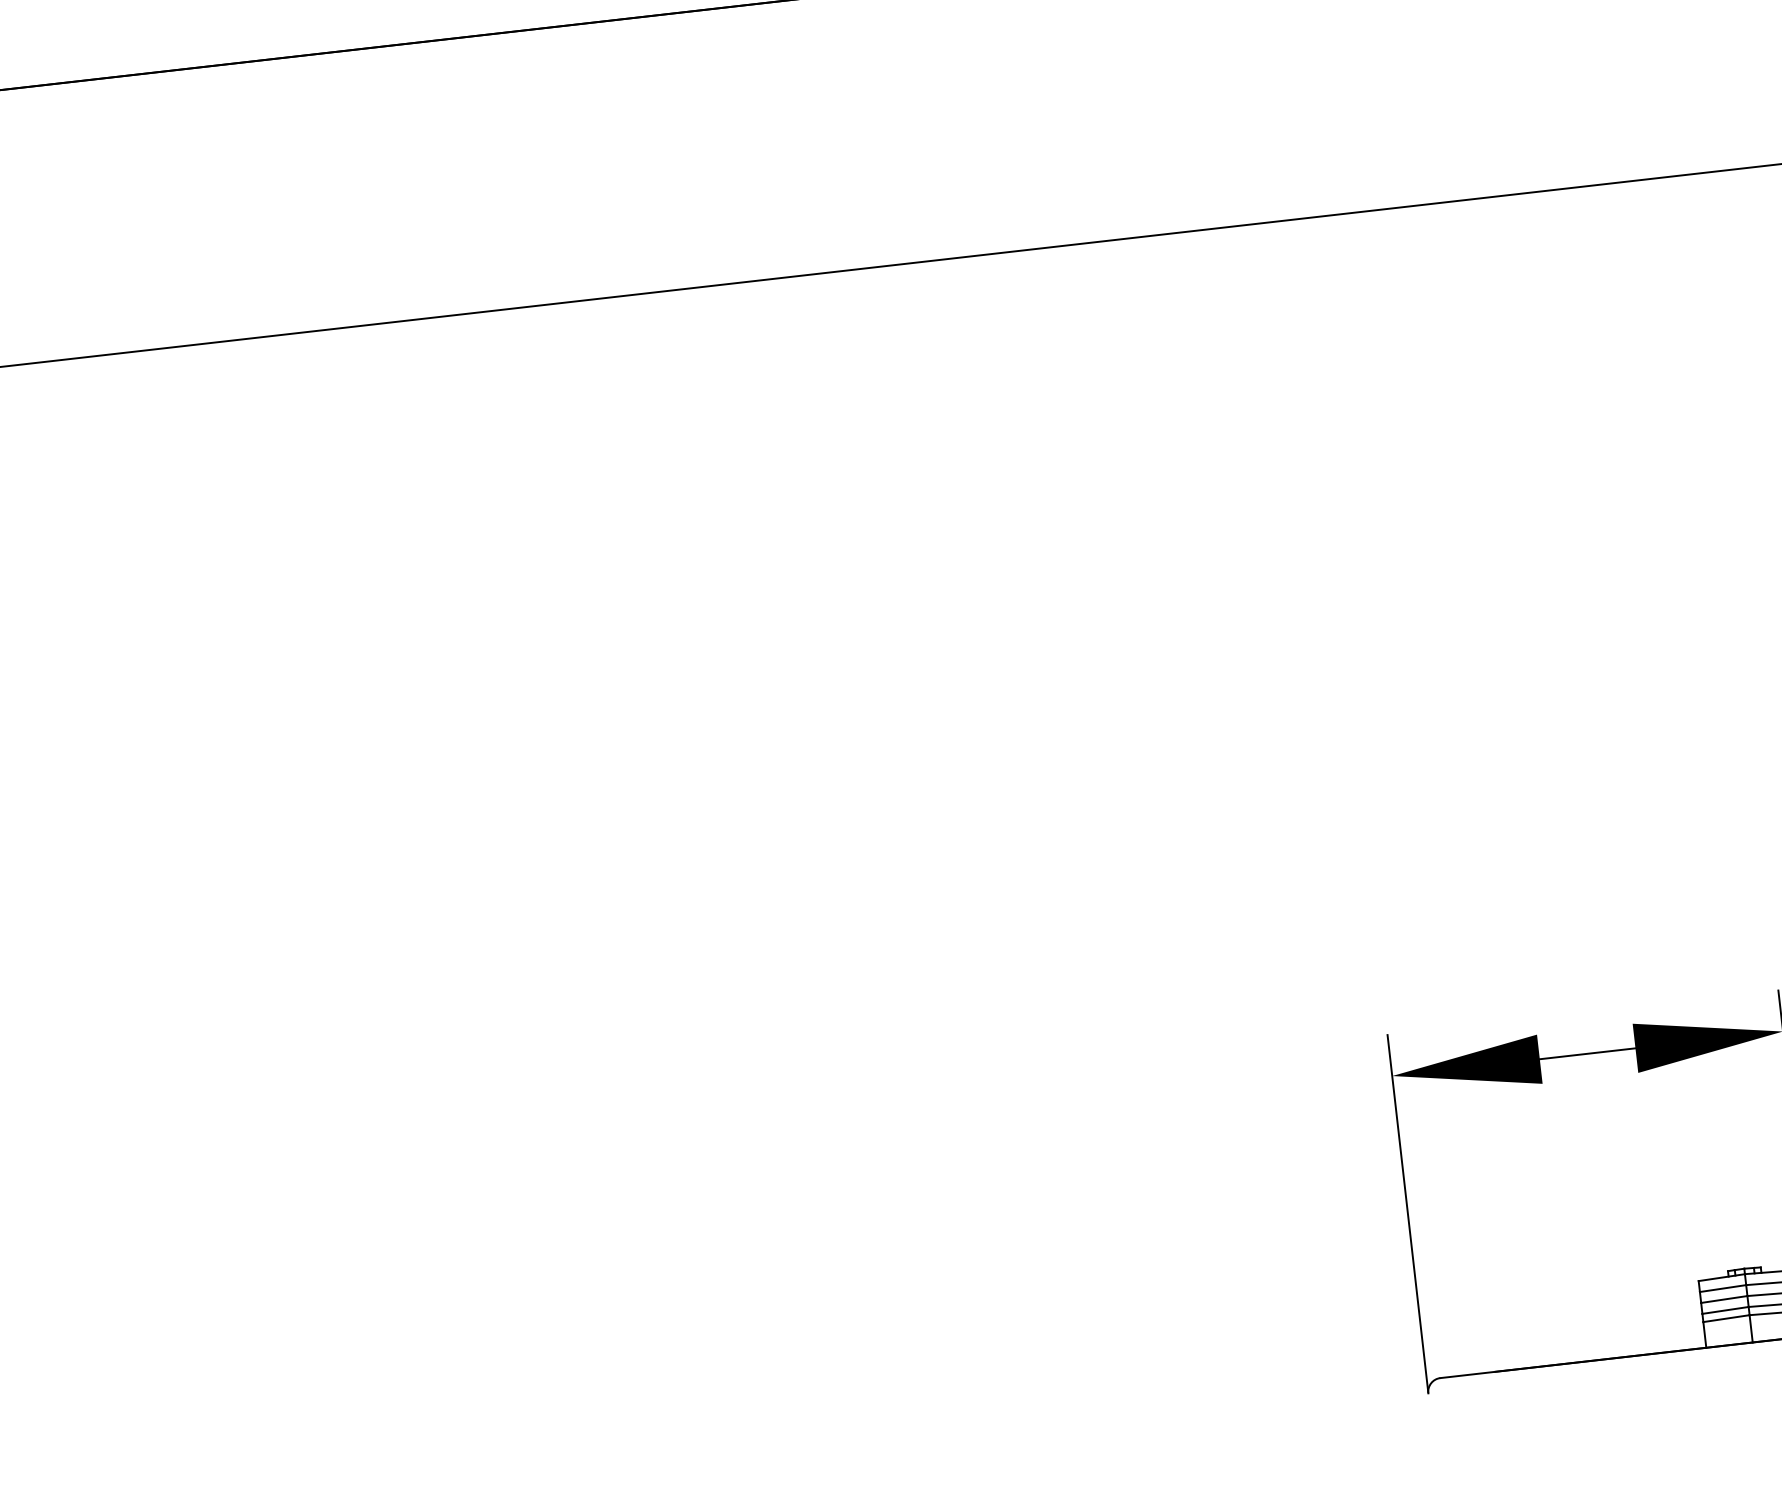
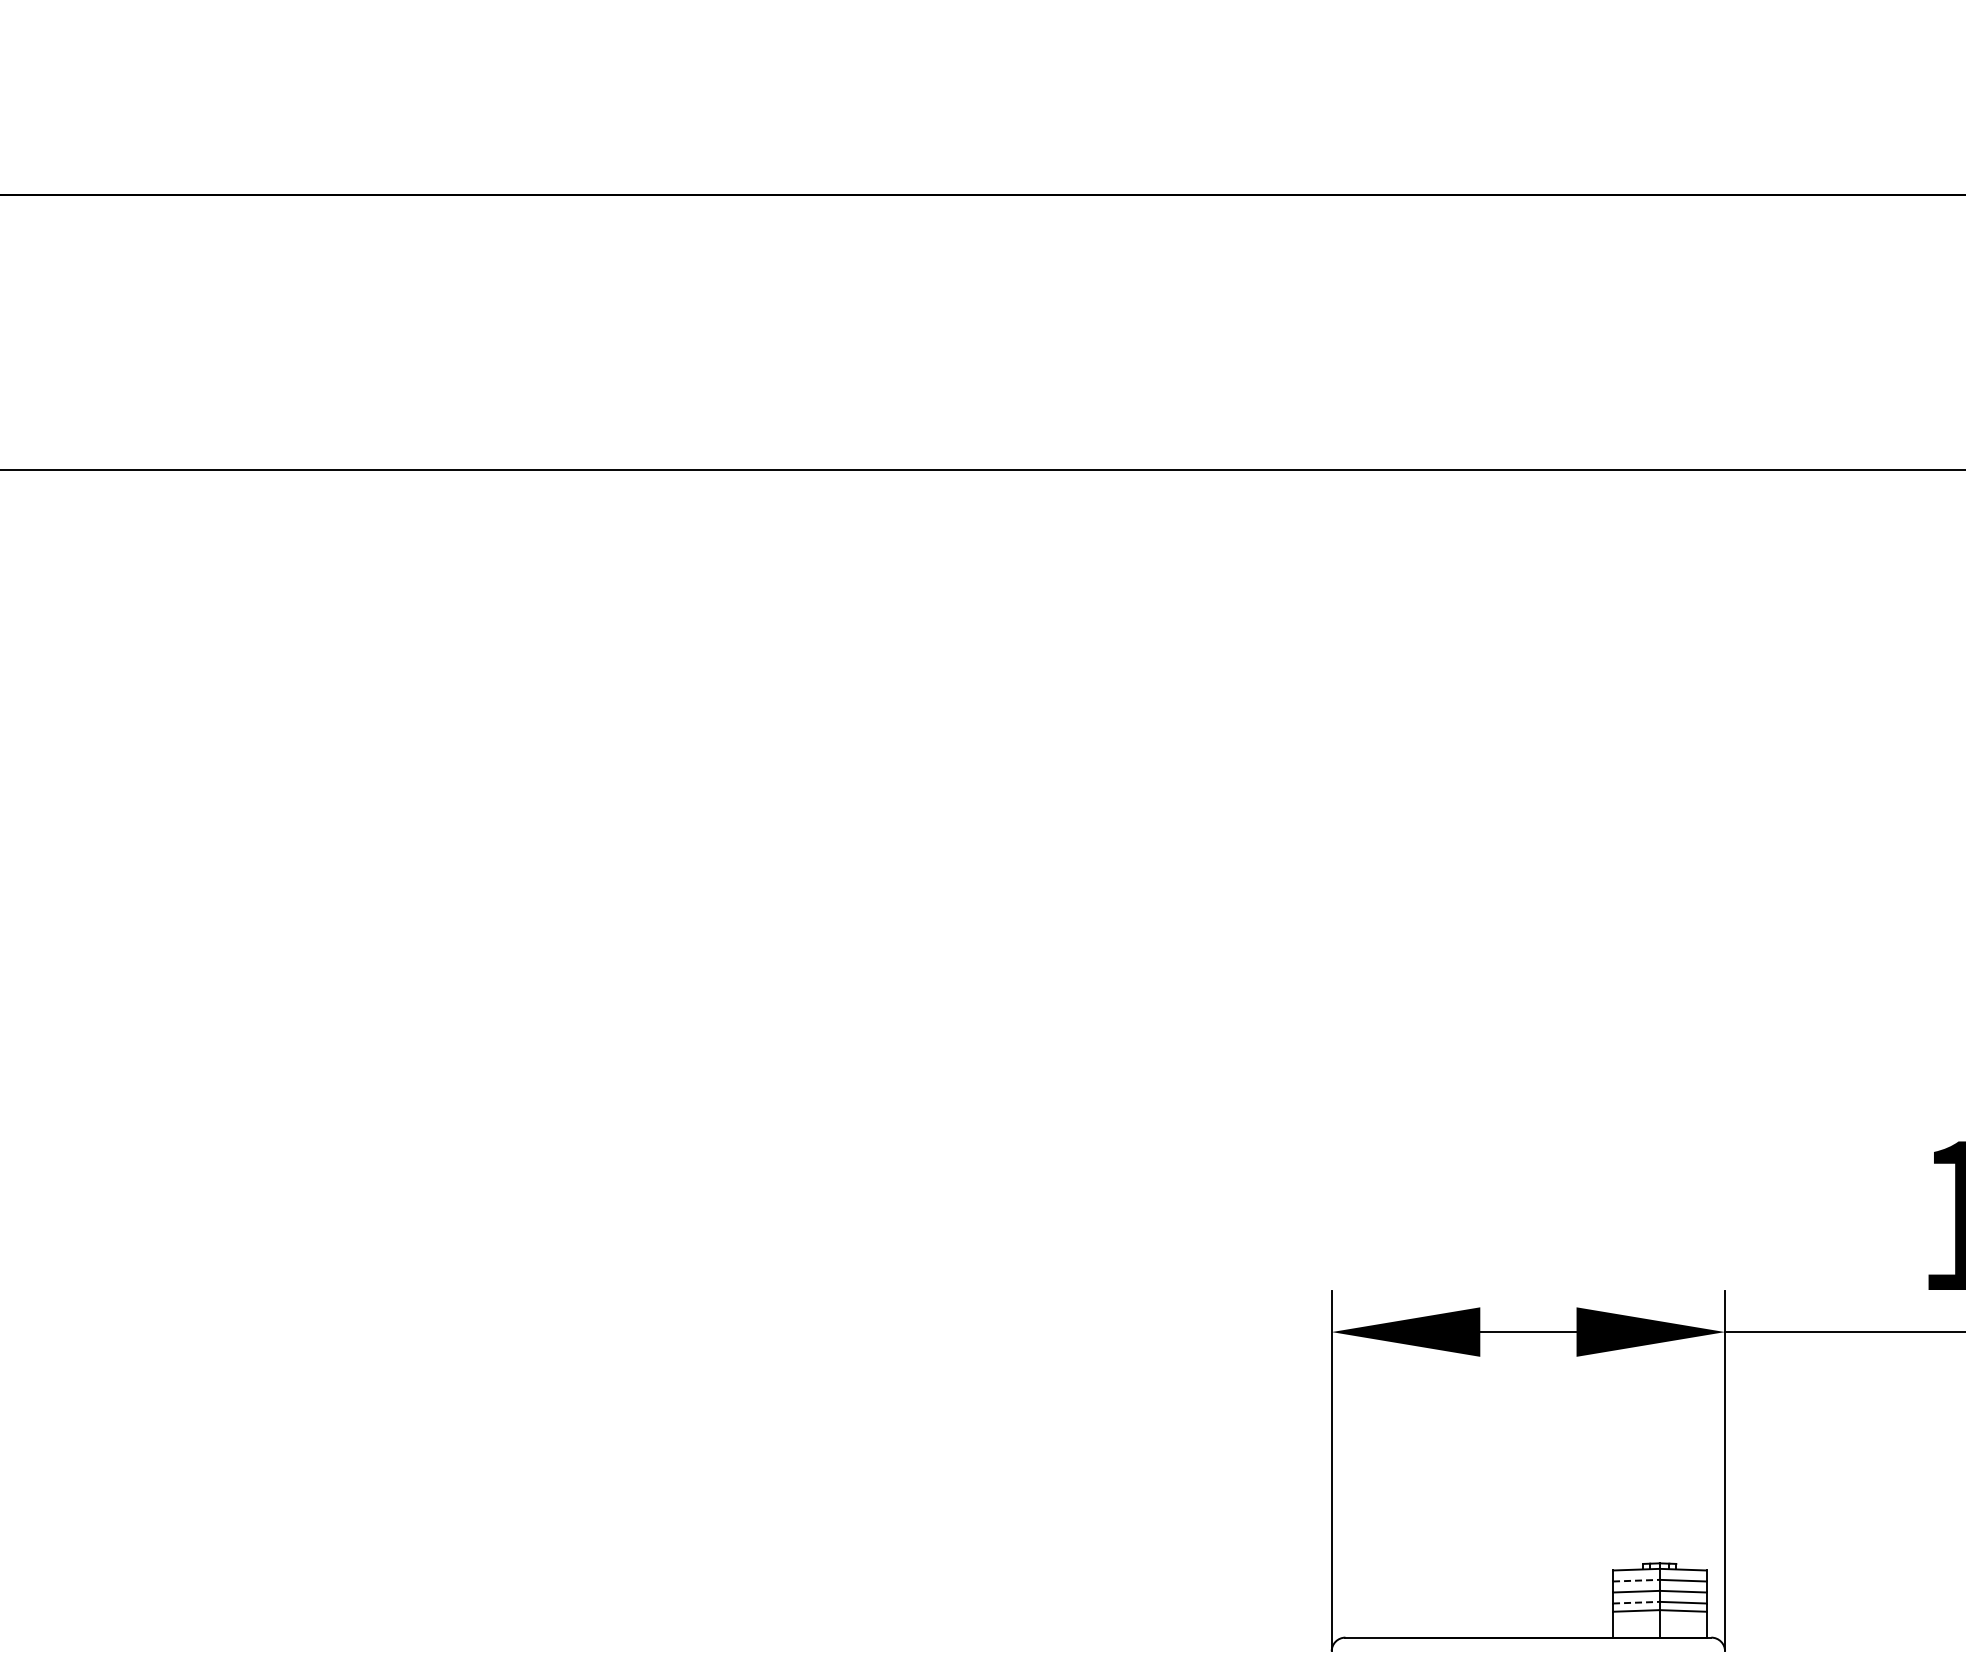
line: (1723, 1288) -> (1636, 1580), solid -> dashed
line: (1725, 1310) -> (1636, 1602), solid -> dashed

